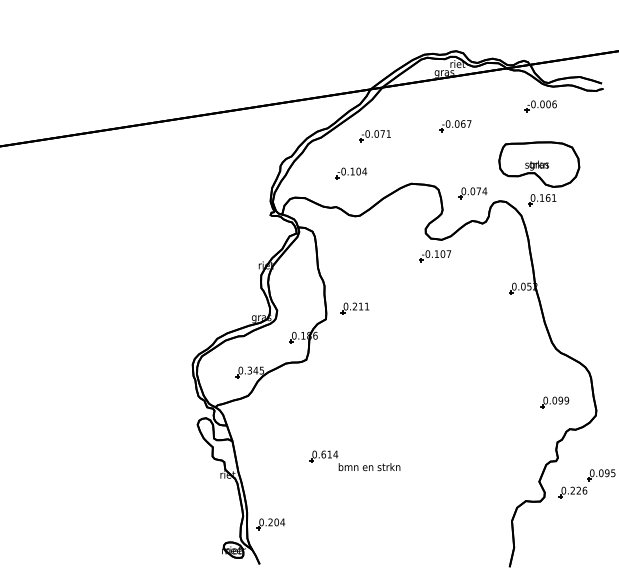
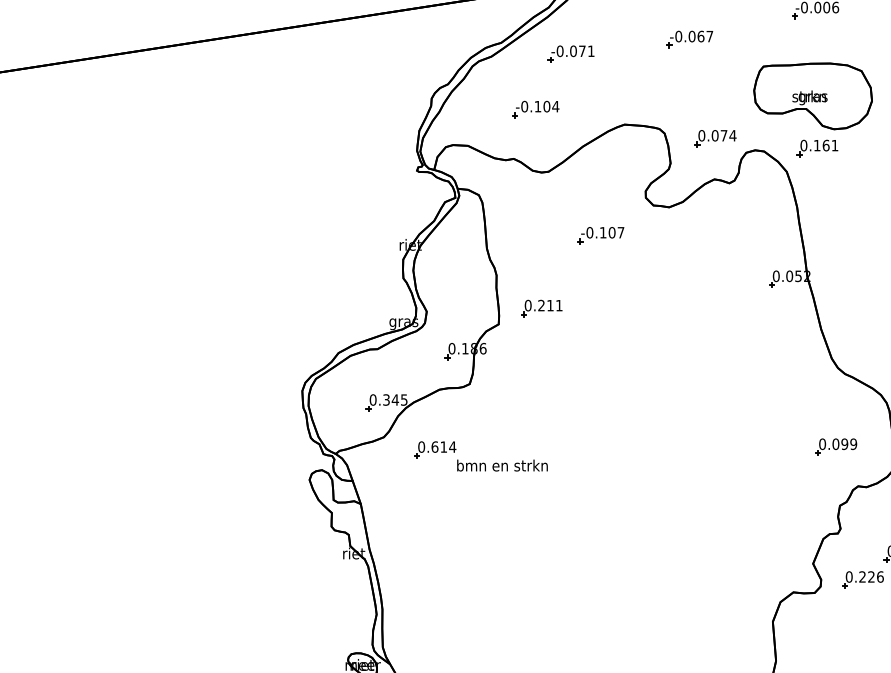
part: (435, 256) -> (601, 236), moved
part: (354, 460) -> (480, 455), moved
part: (270, 524) -> (416, 626), removed

